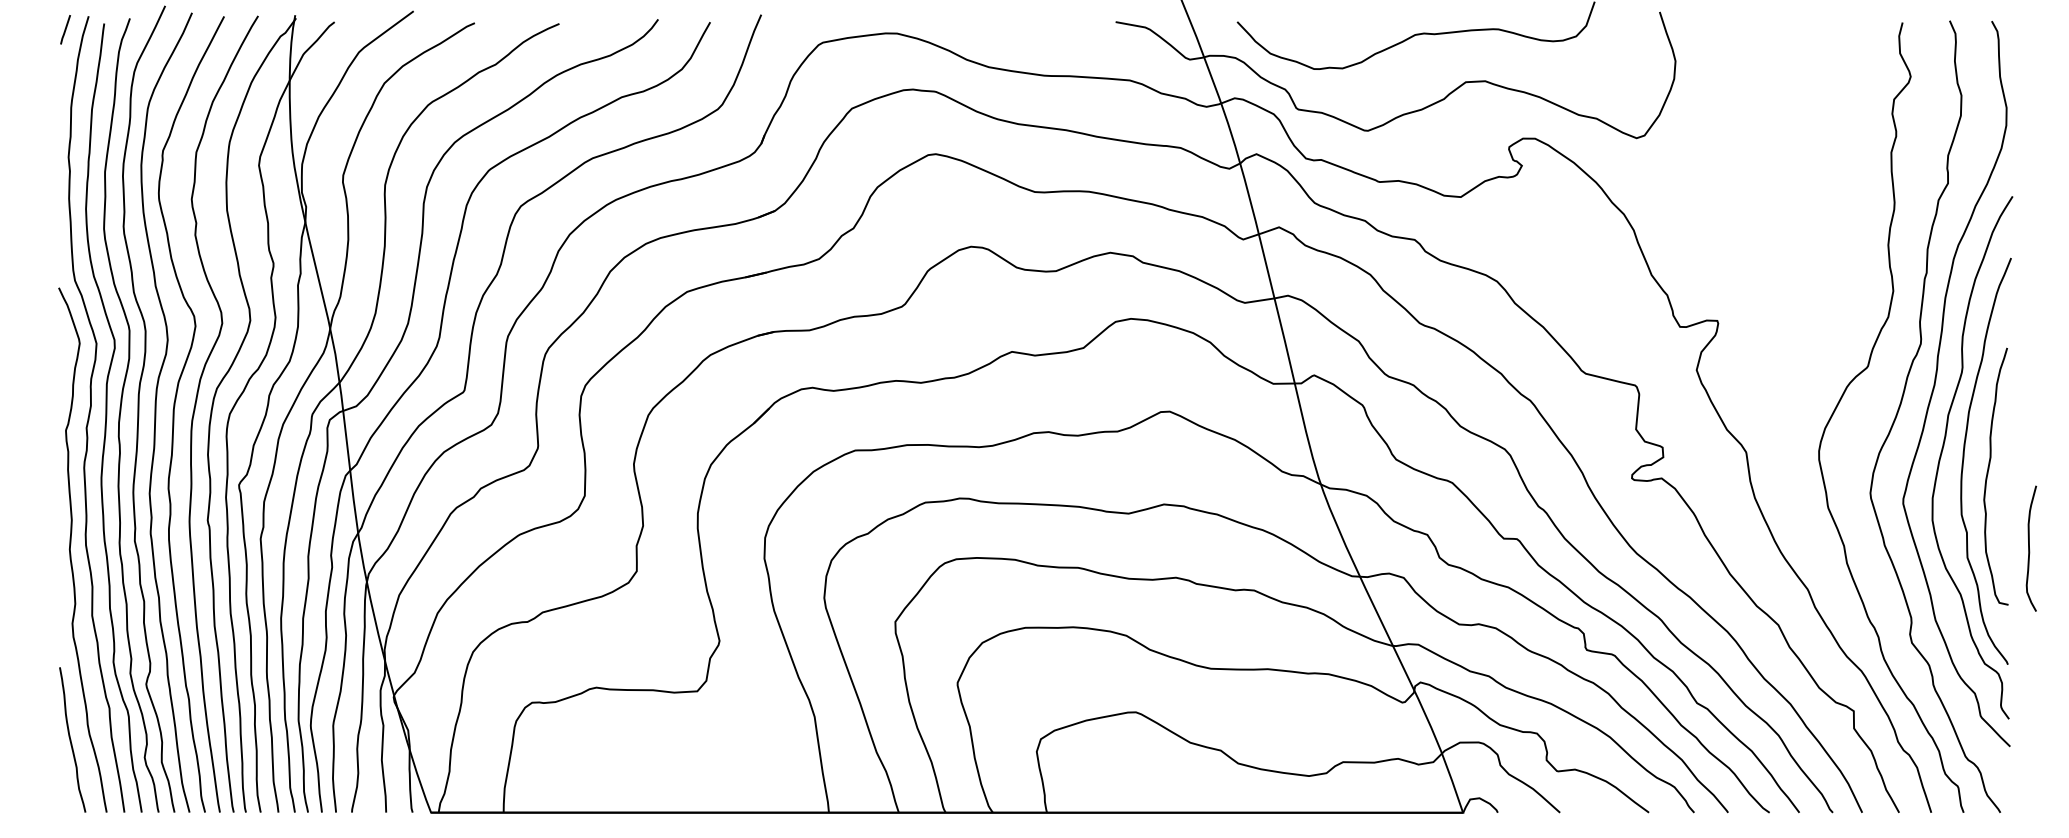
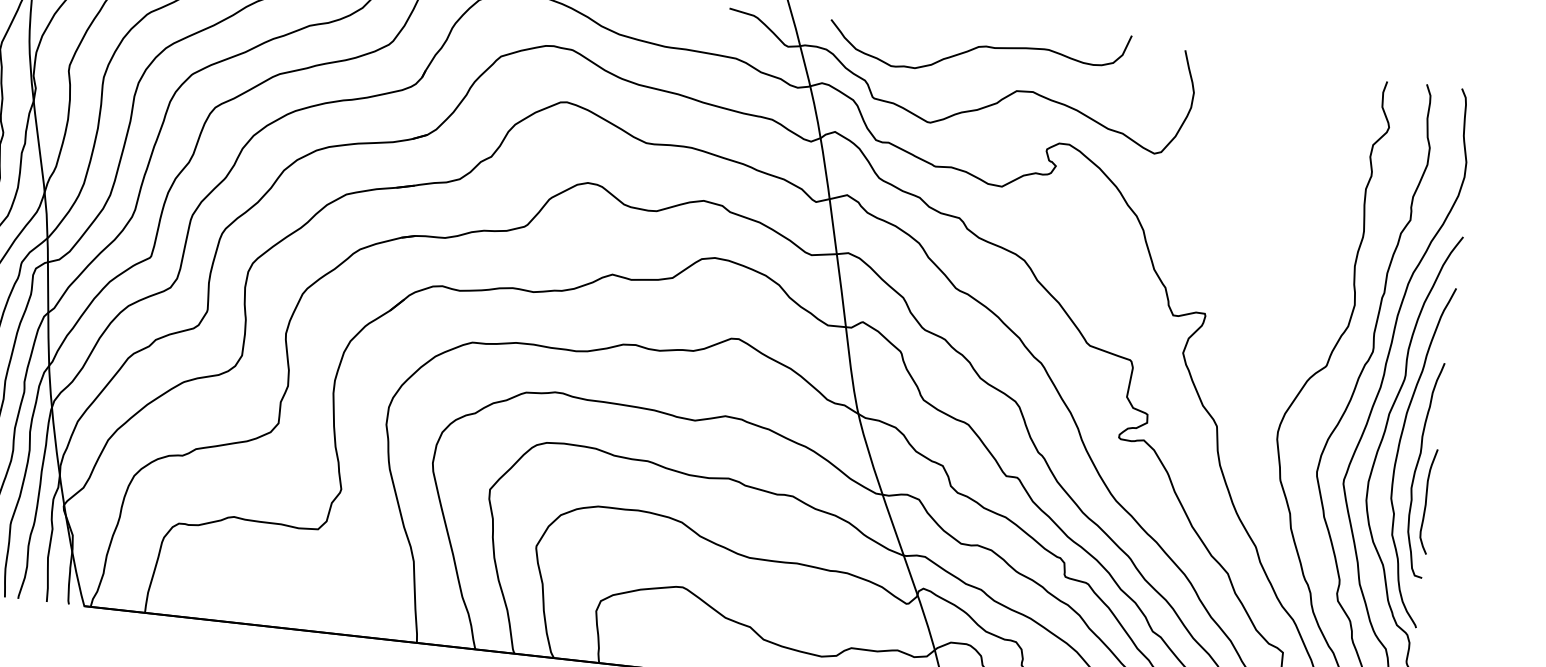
curve: (2029, 548) -> (1426, 501), moved

